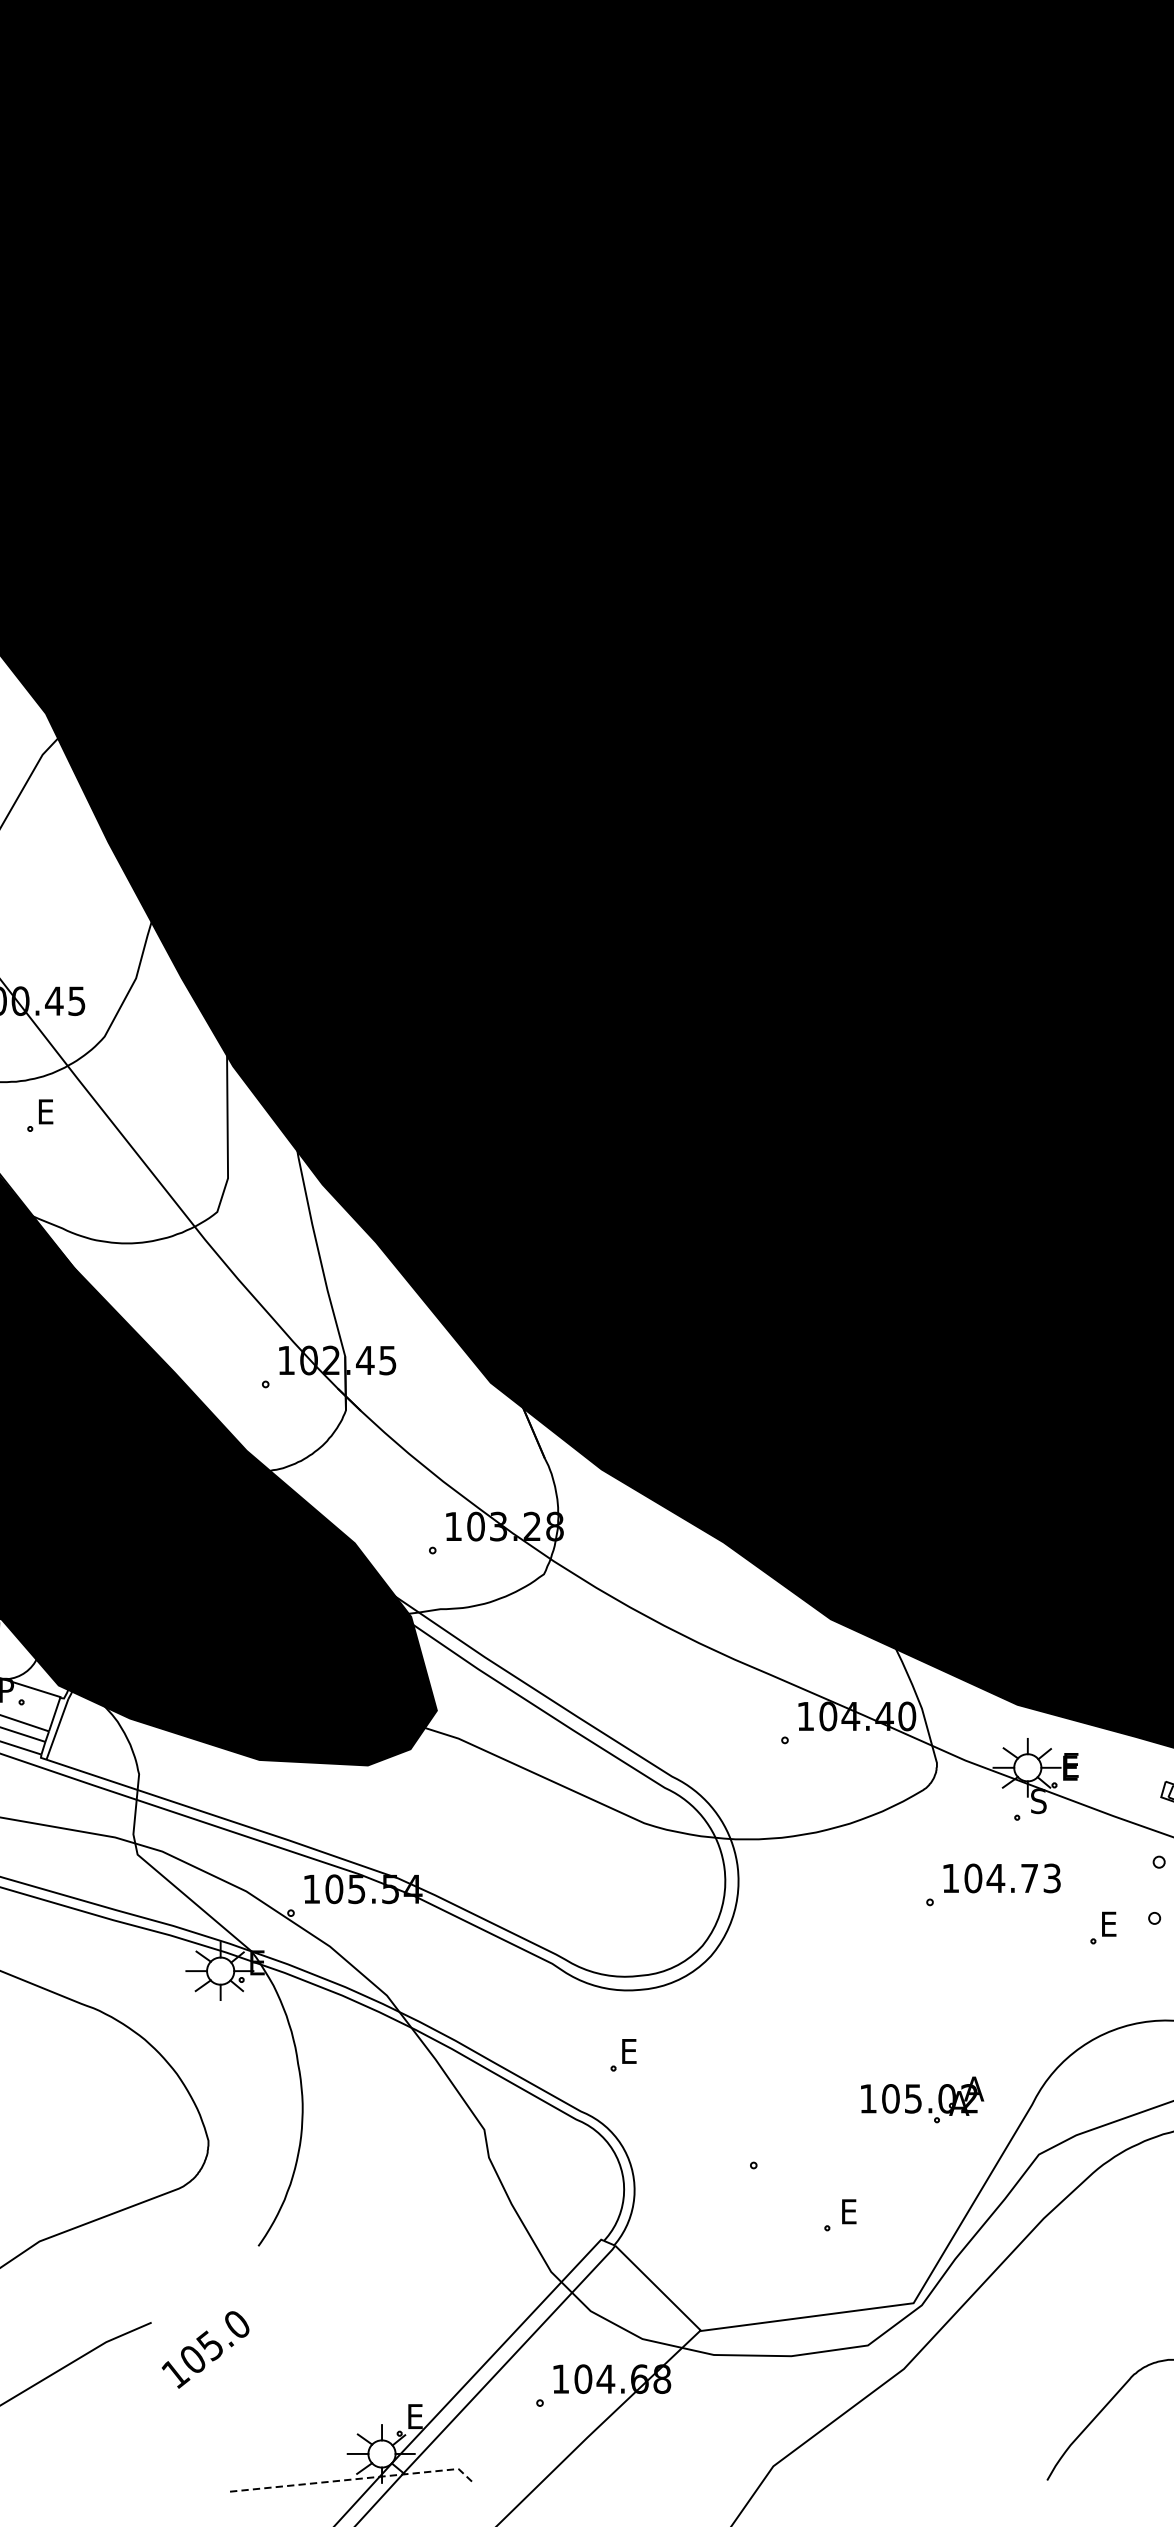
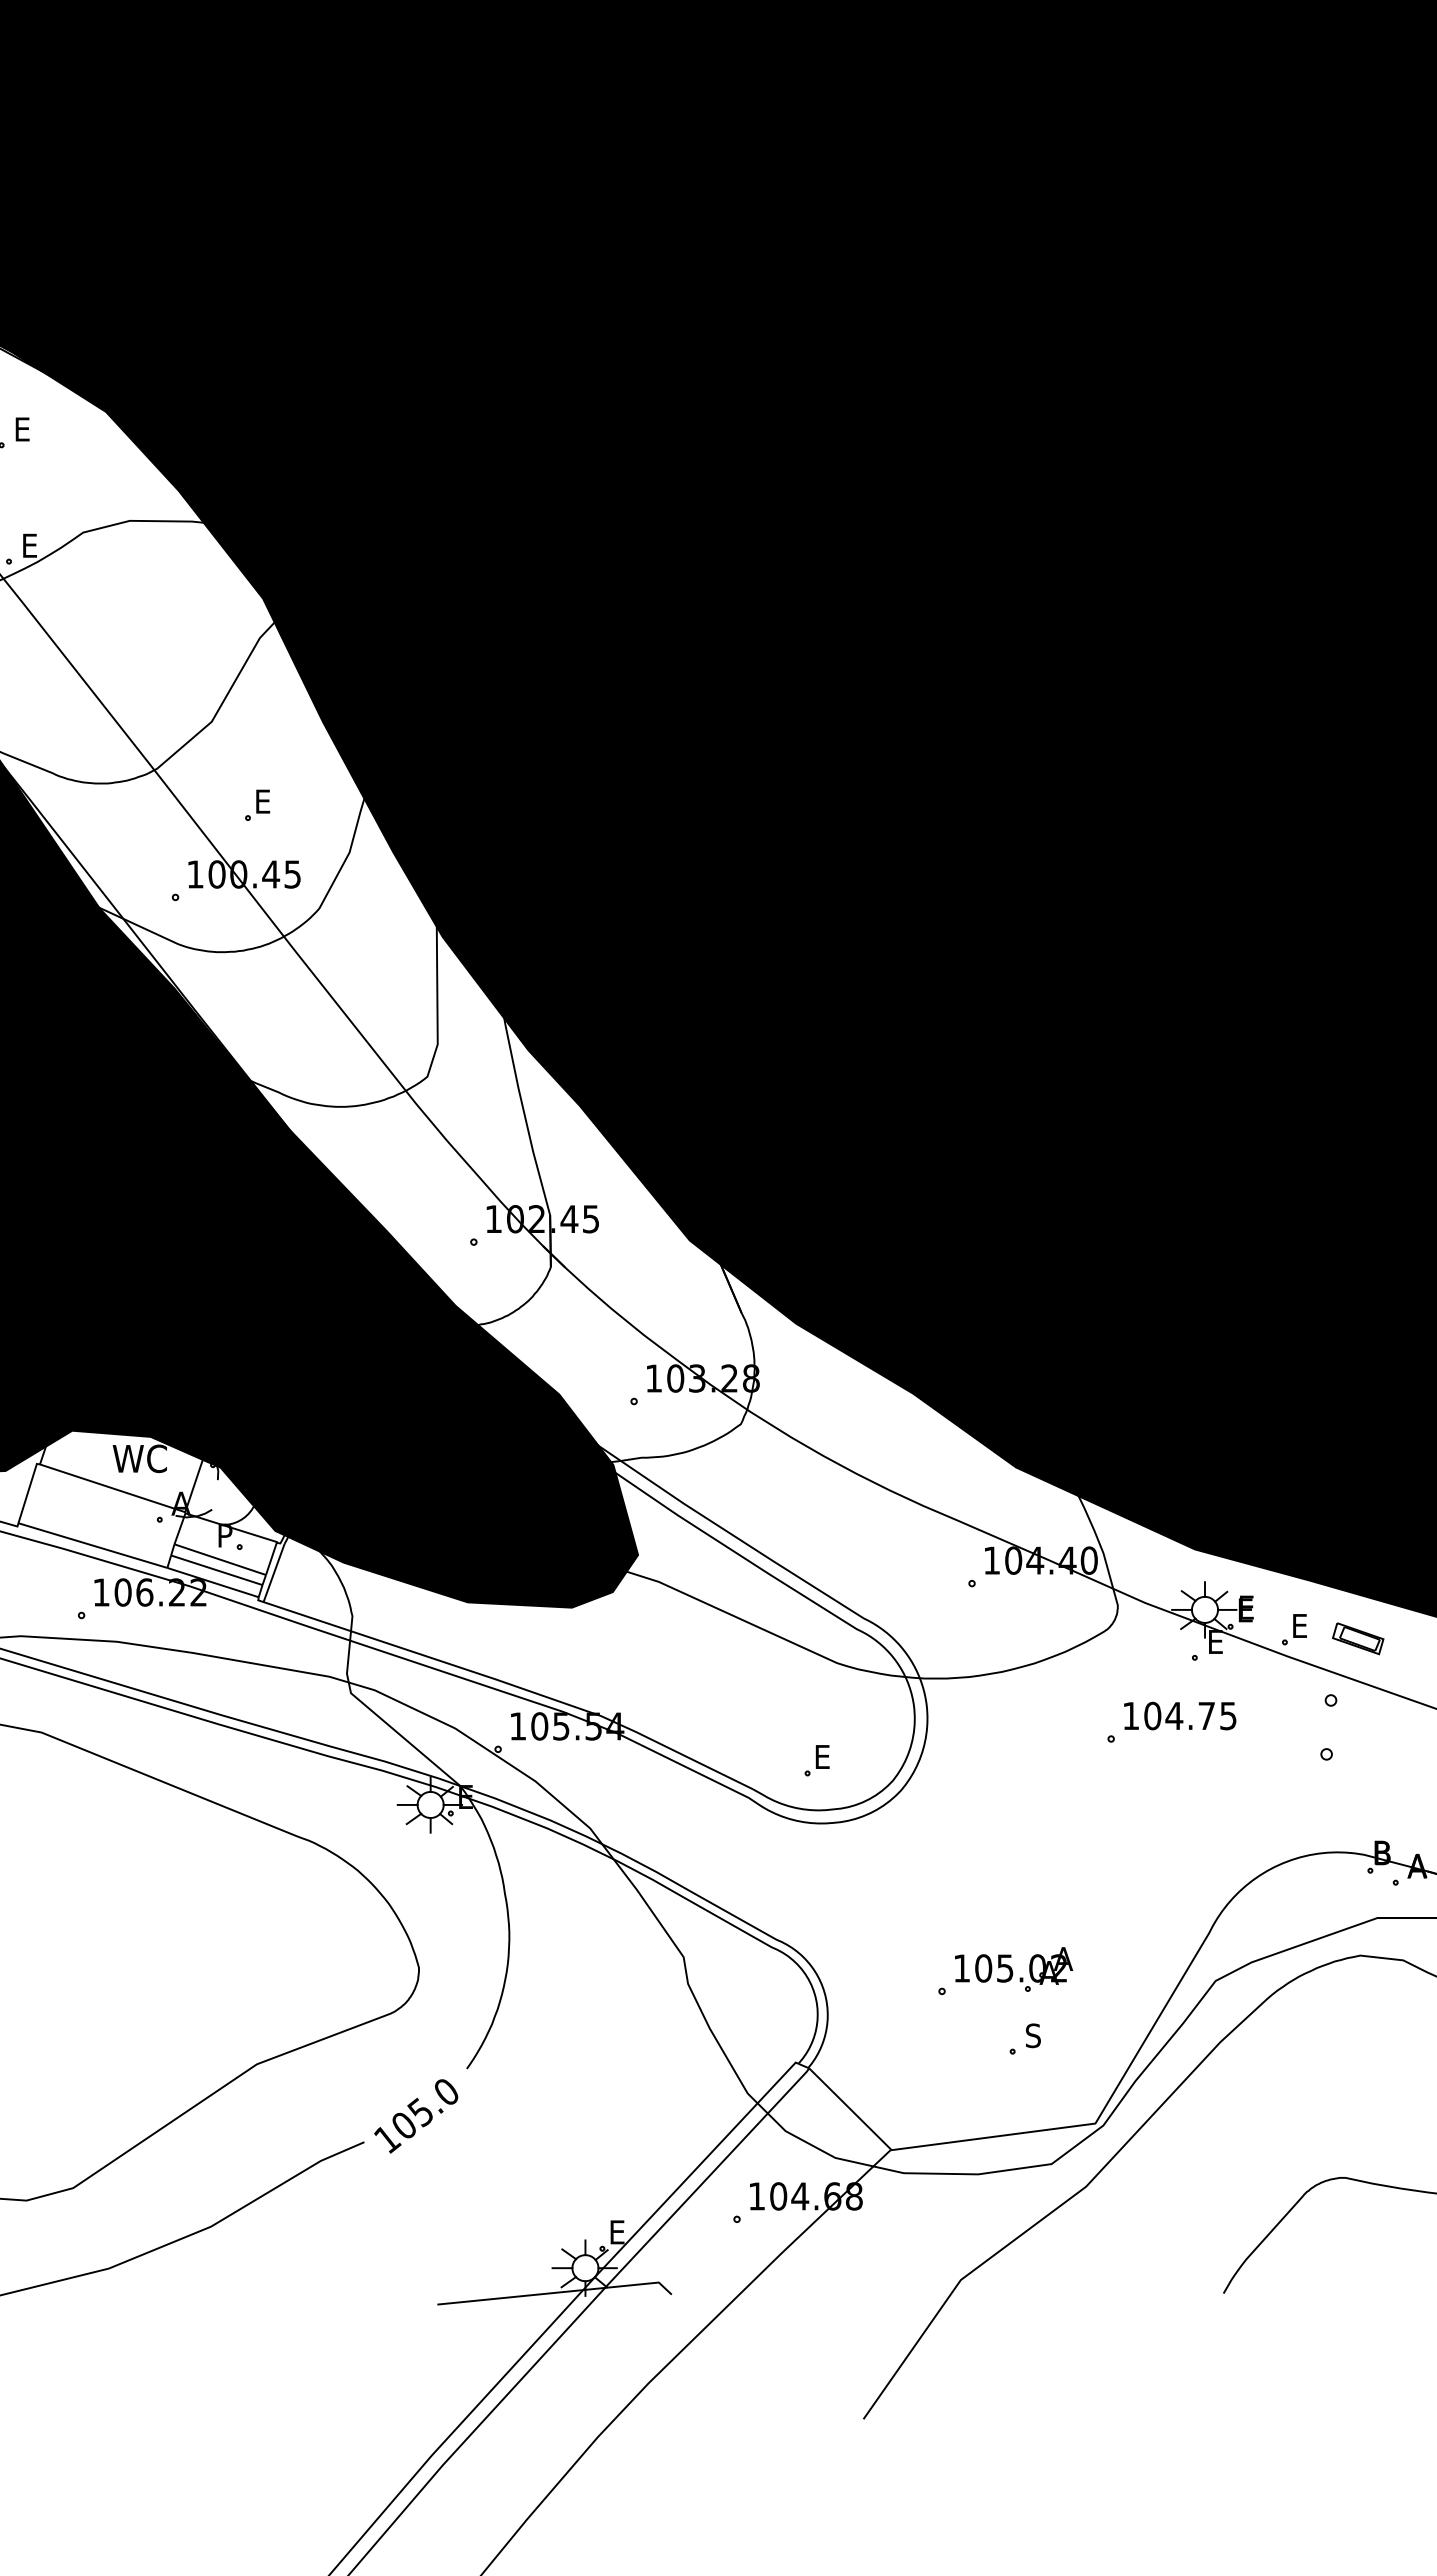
part: (40, 1114) -> (257, 804), moved
text: (1038, 1801) -> (1215, 1642), S -> E
text: (1052, 1877) -> (1228, 1715), 104.73 -> 104.75
part: (1103, 1927) -> (1294, 1629), moved
part: (622, 2055) -> (816, 1760), moved
part: (923, 2099) -> (1014, 1969), moved
text: (849, 2211) -> (1033, 2035), E -> S
text: (205, 2350) -> (416, 2116), moved
line: (352, 2479) -> (557, 2292), dashed -> solid

